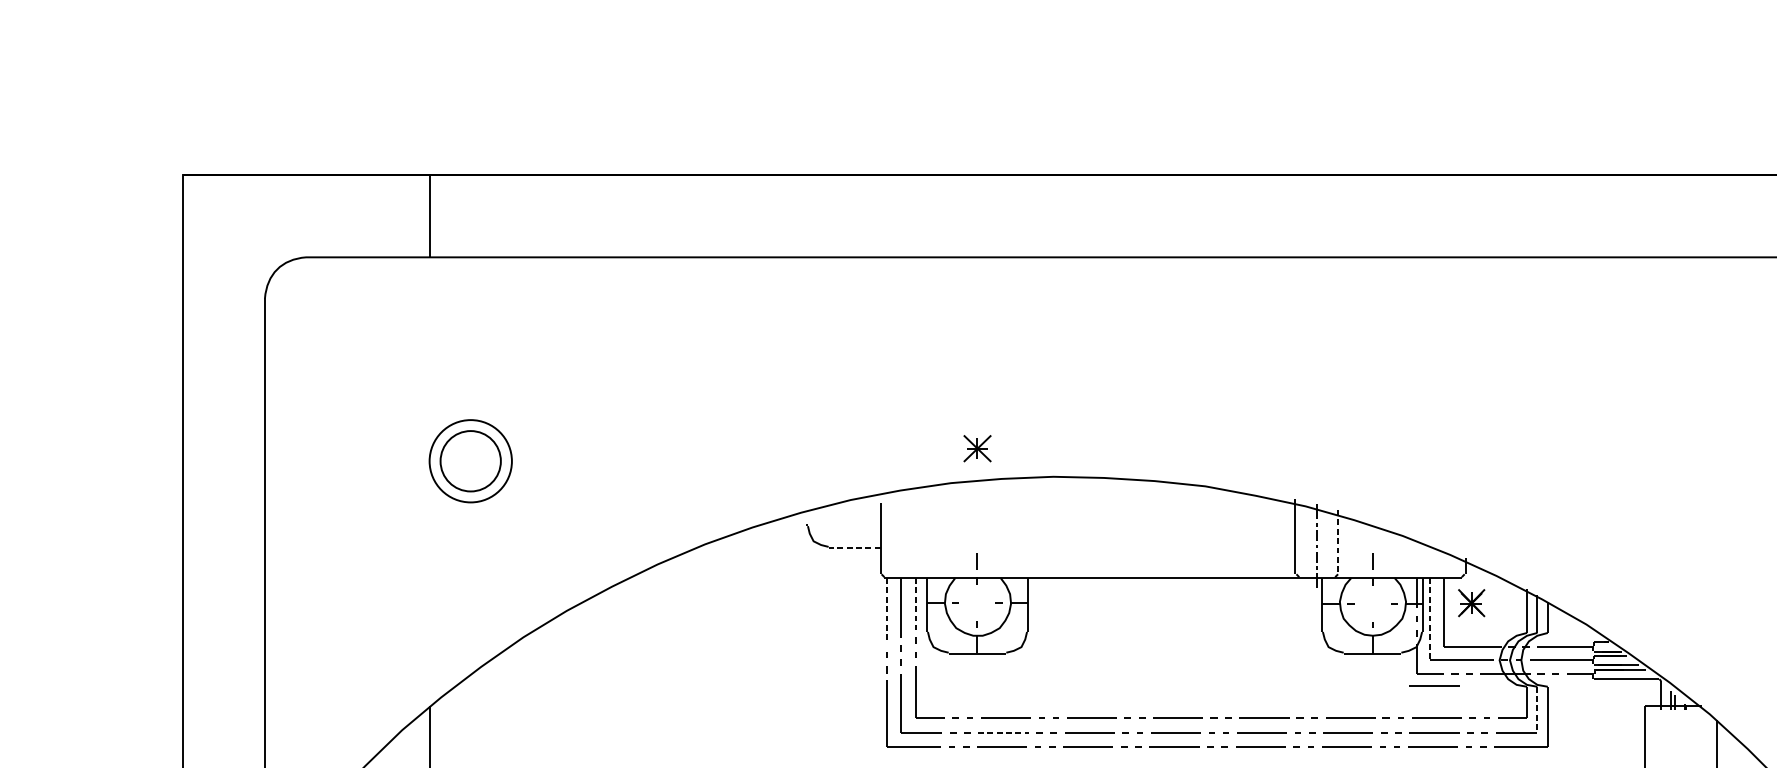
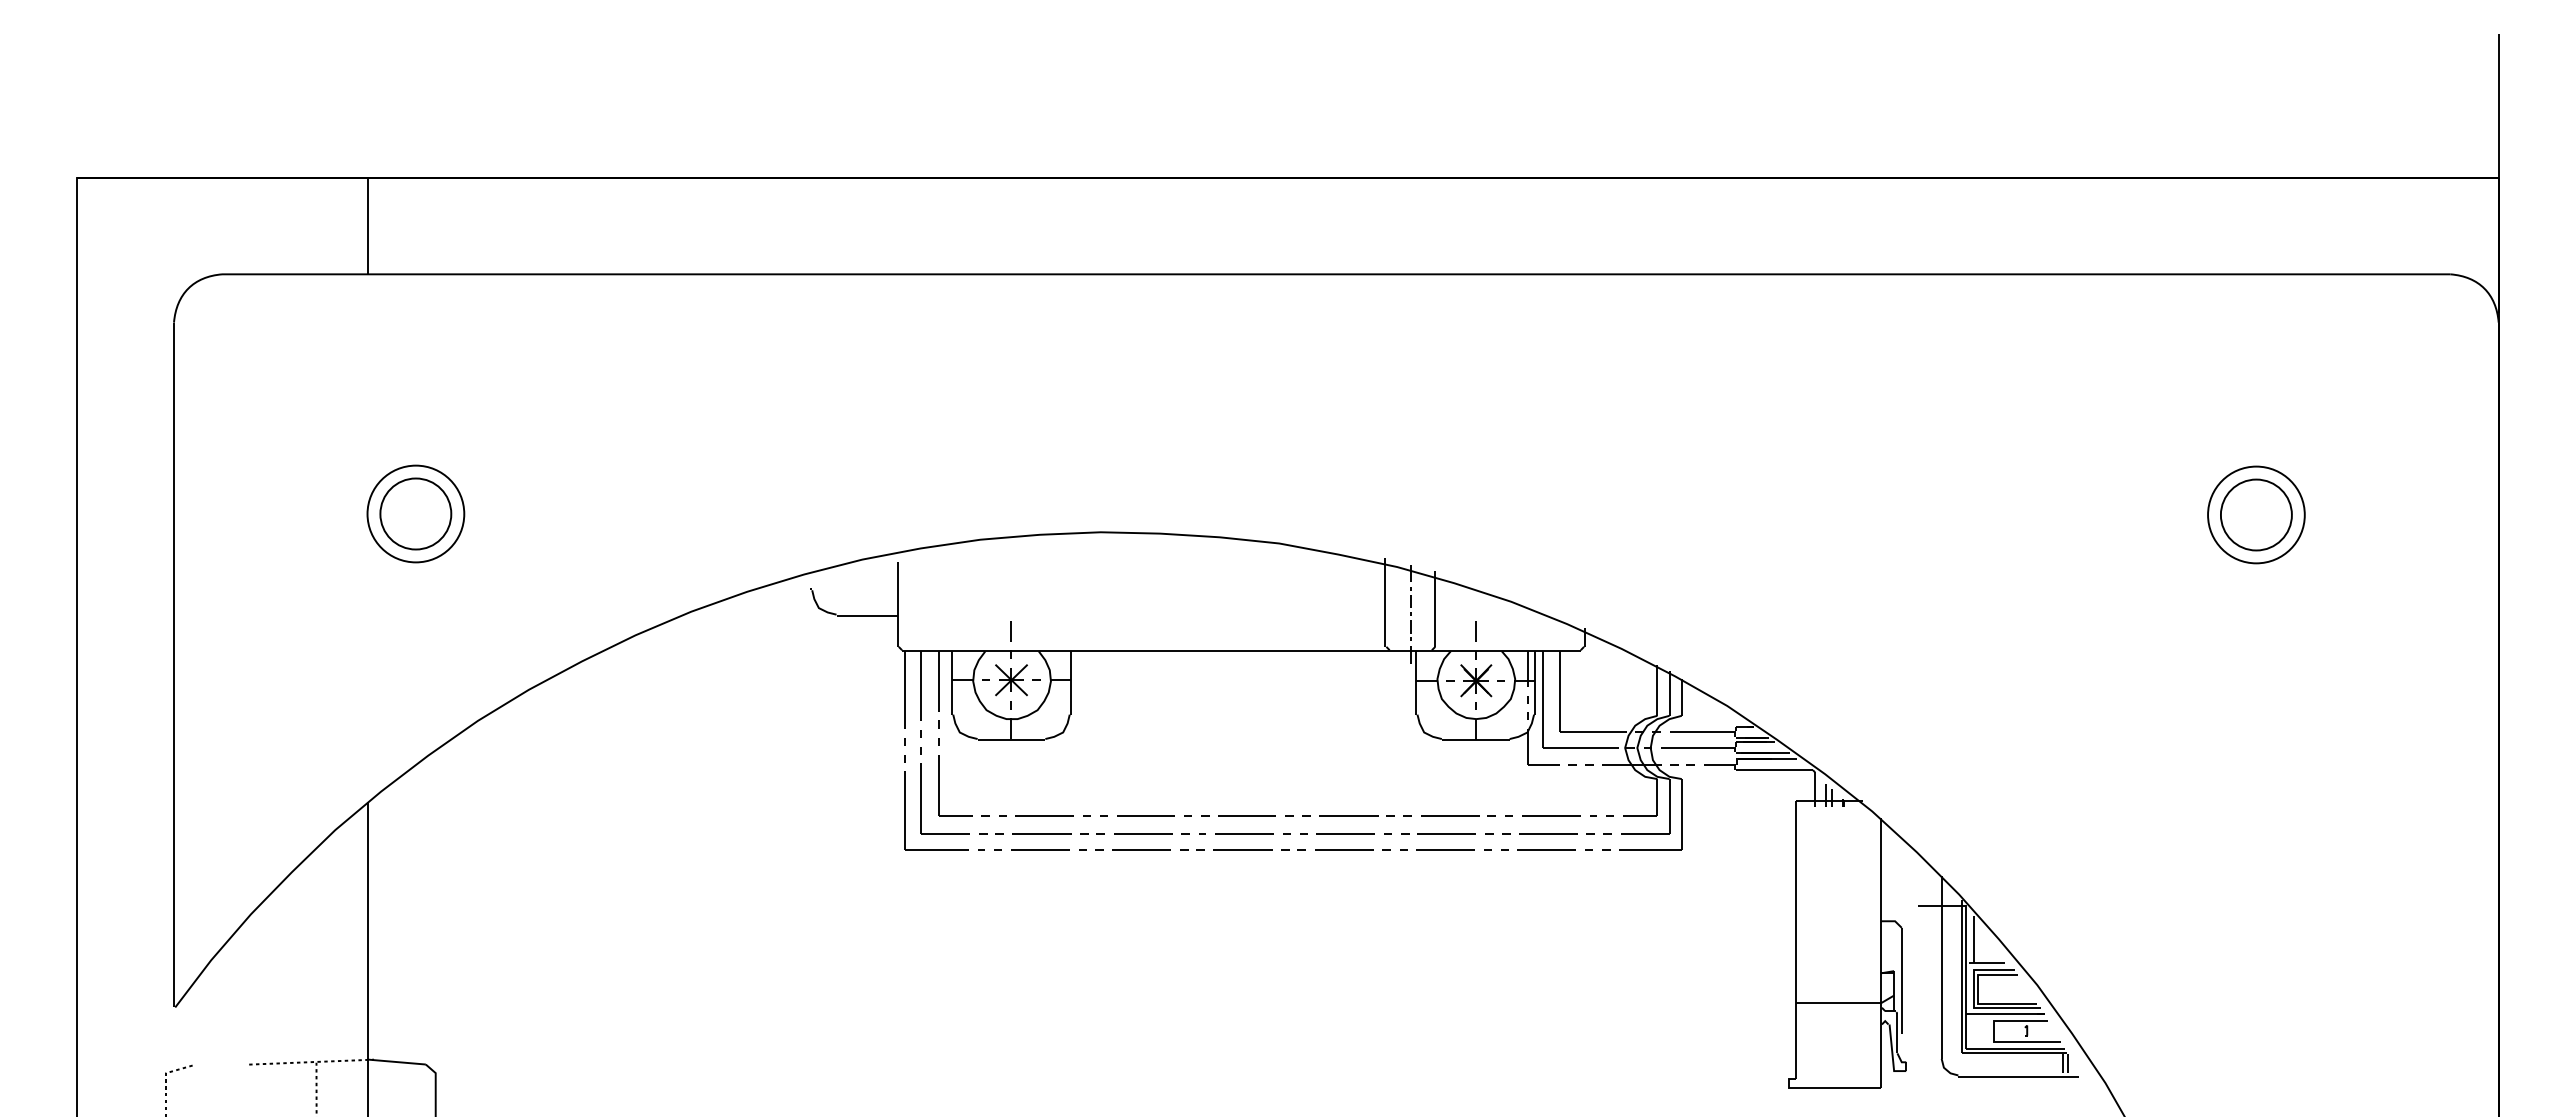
part: (977, 448) -> (1011, 680), moved
line: (1338, 542) -> (1435, 609), dashed -> solid
line: (854, 547) -> (867, 615), dashed -> solid
part: (1471, 602) -> (1476, 680), moved
line: (915, 603) -> (938, 681), dashed -> solid
line: (887, 611) -> (905, 690), dashed -> solid
line: (1430, 619) -> (1543, 700), dashed -> solid
line: (1434, 686) -> (1548, 778), removed
line: (1537, 710) -> (1669, 806), dashed -> solid
line: (1003, 733) -> (1042, 833), dashed -> solid

